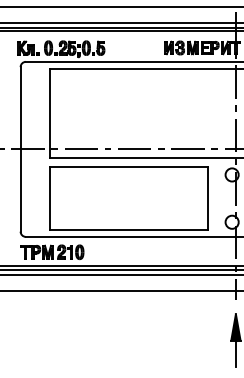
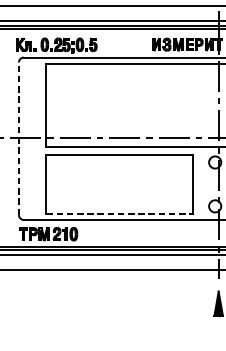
line: (20, 148) -> (18, 137), solid -> dashed
line: (129, 230) -> (119, 213), solid -> dashed
line: (235, 353) -> (218, 328), removed

